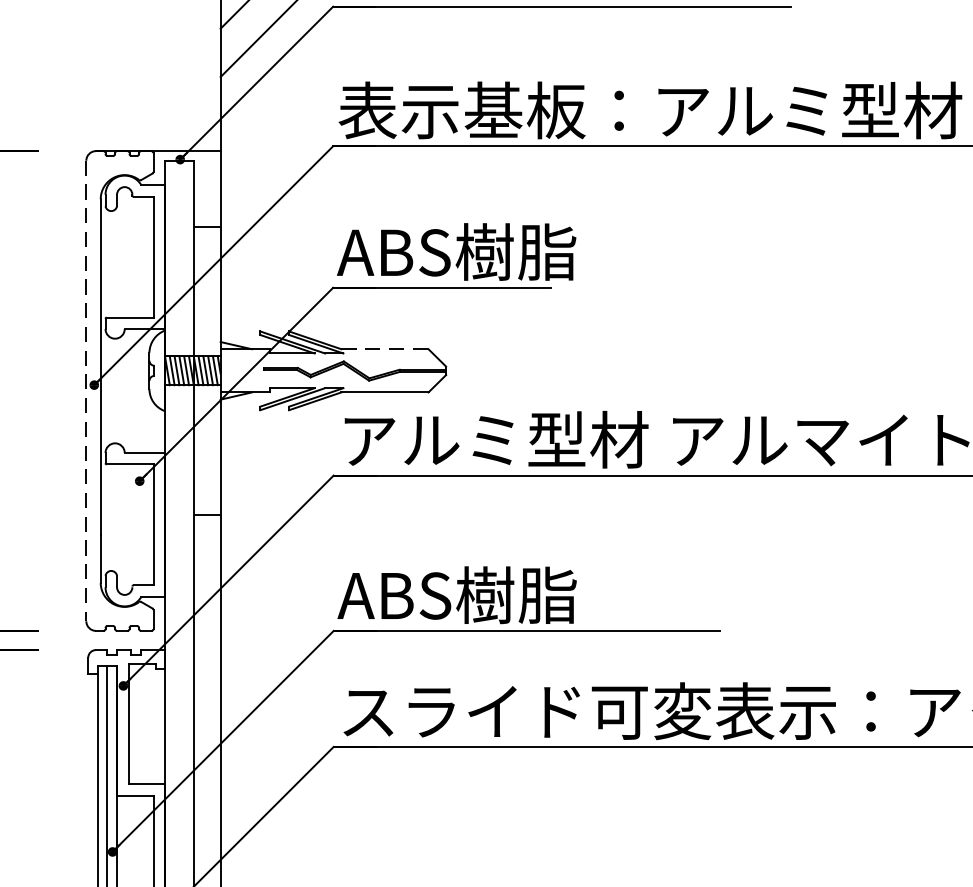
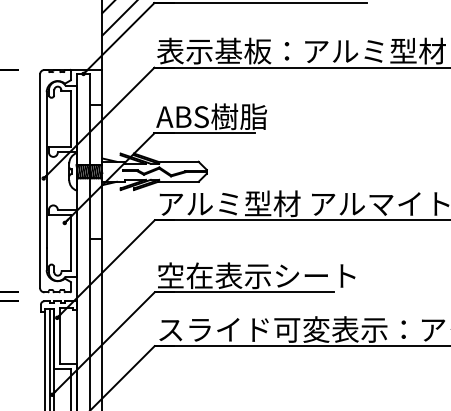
line: (385, 348) -> (178, 161), dashed -> solid
line: (87, 391) -> (40, 181), dashed -> solid
text: (551, 594) -> (255, 275), ABS樹脂 -> 空在表示シート

